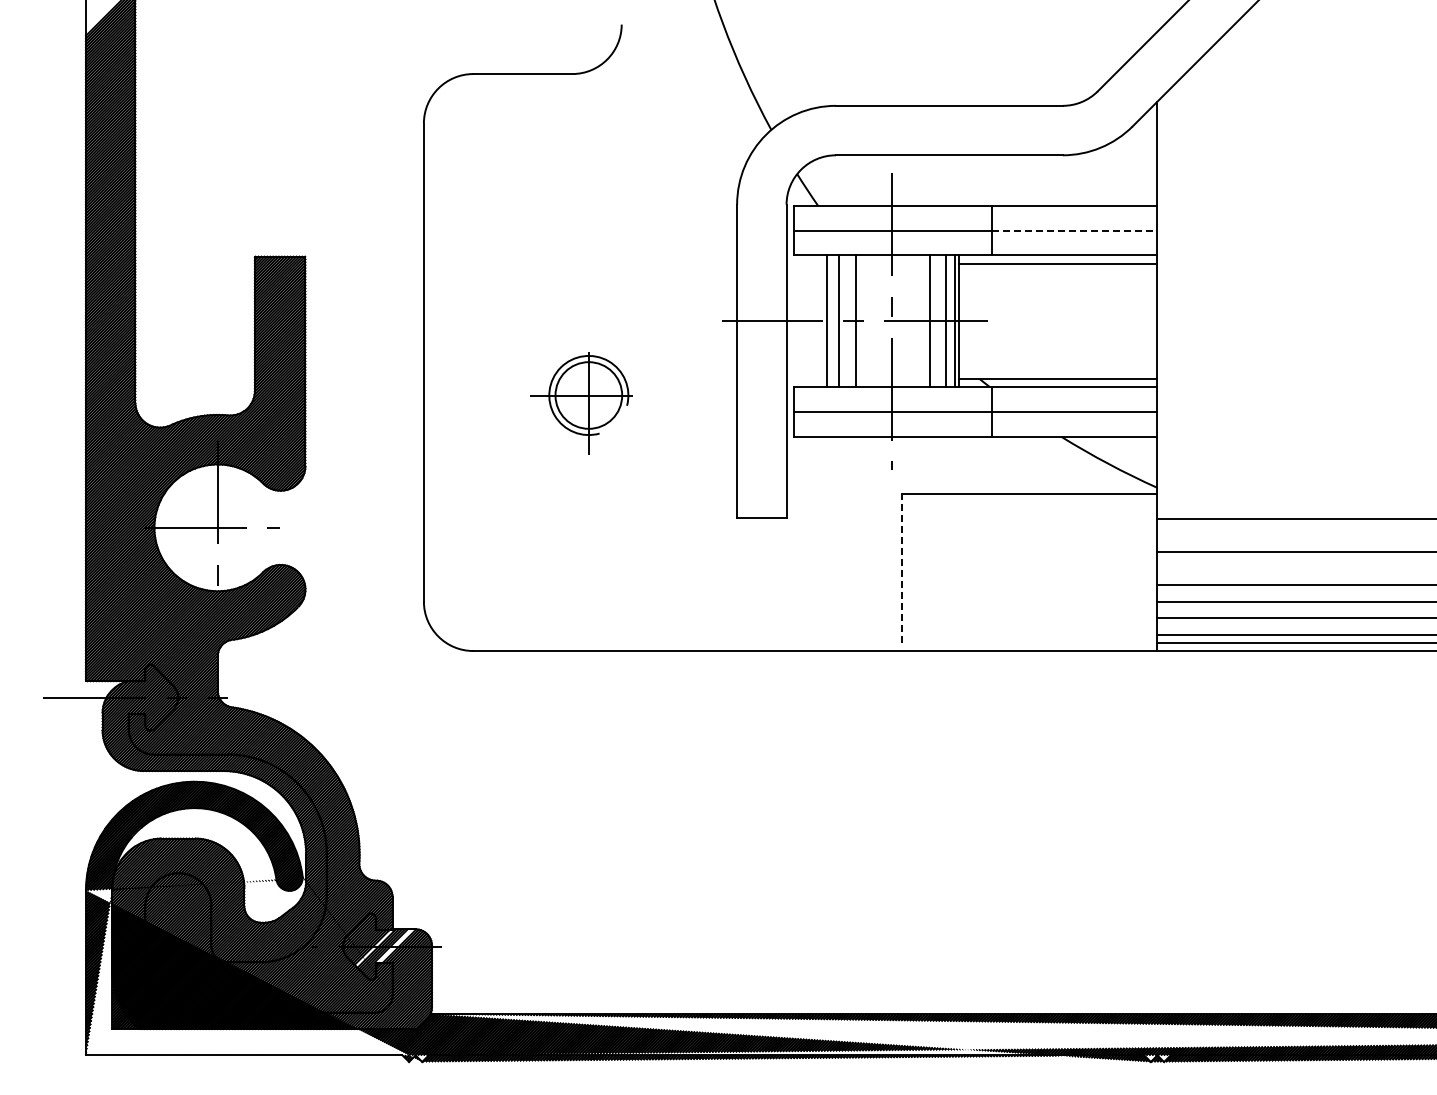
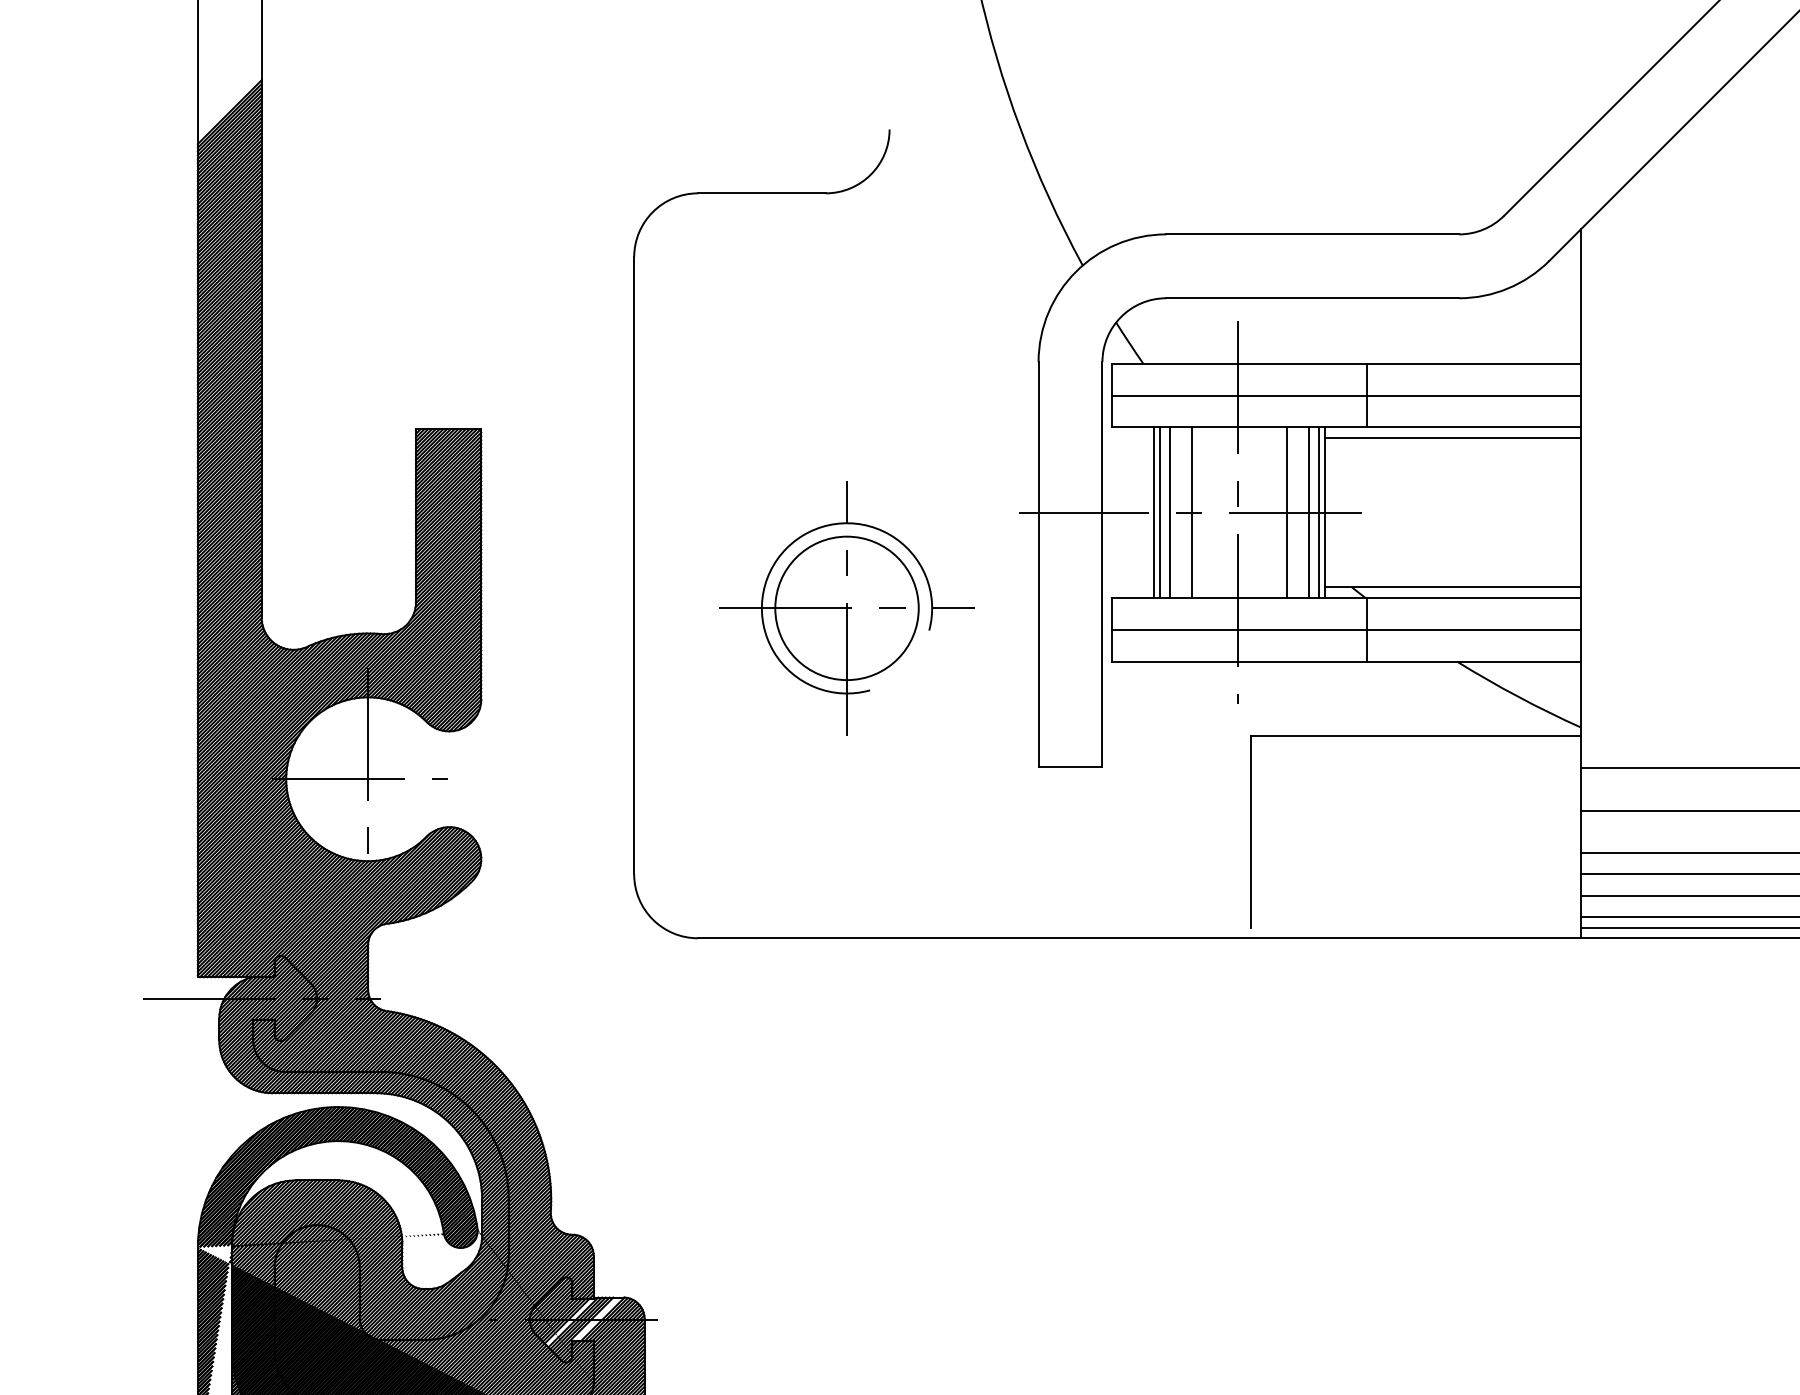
line: (1074, 230) -> (1474, 395), dashed -> solid
line: (830, 321) -> (1159, 512), added
part: (588, 395) -> (846, 608), size x1.67
line: (901, 568) -> (1250, 831), dashed -> solid

